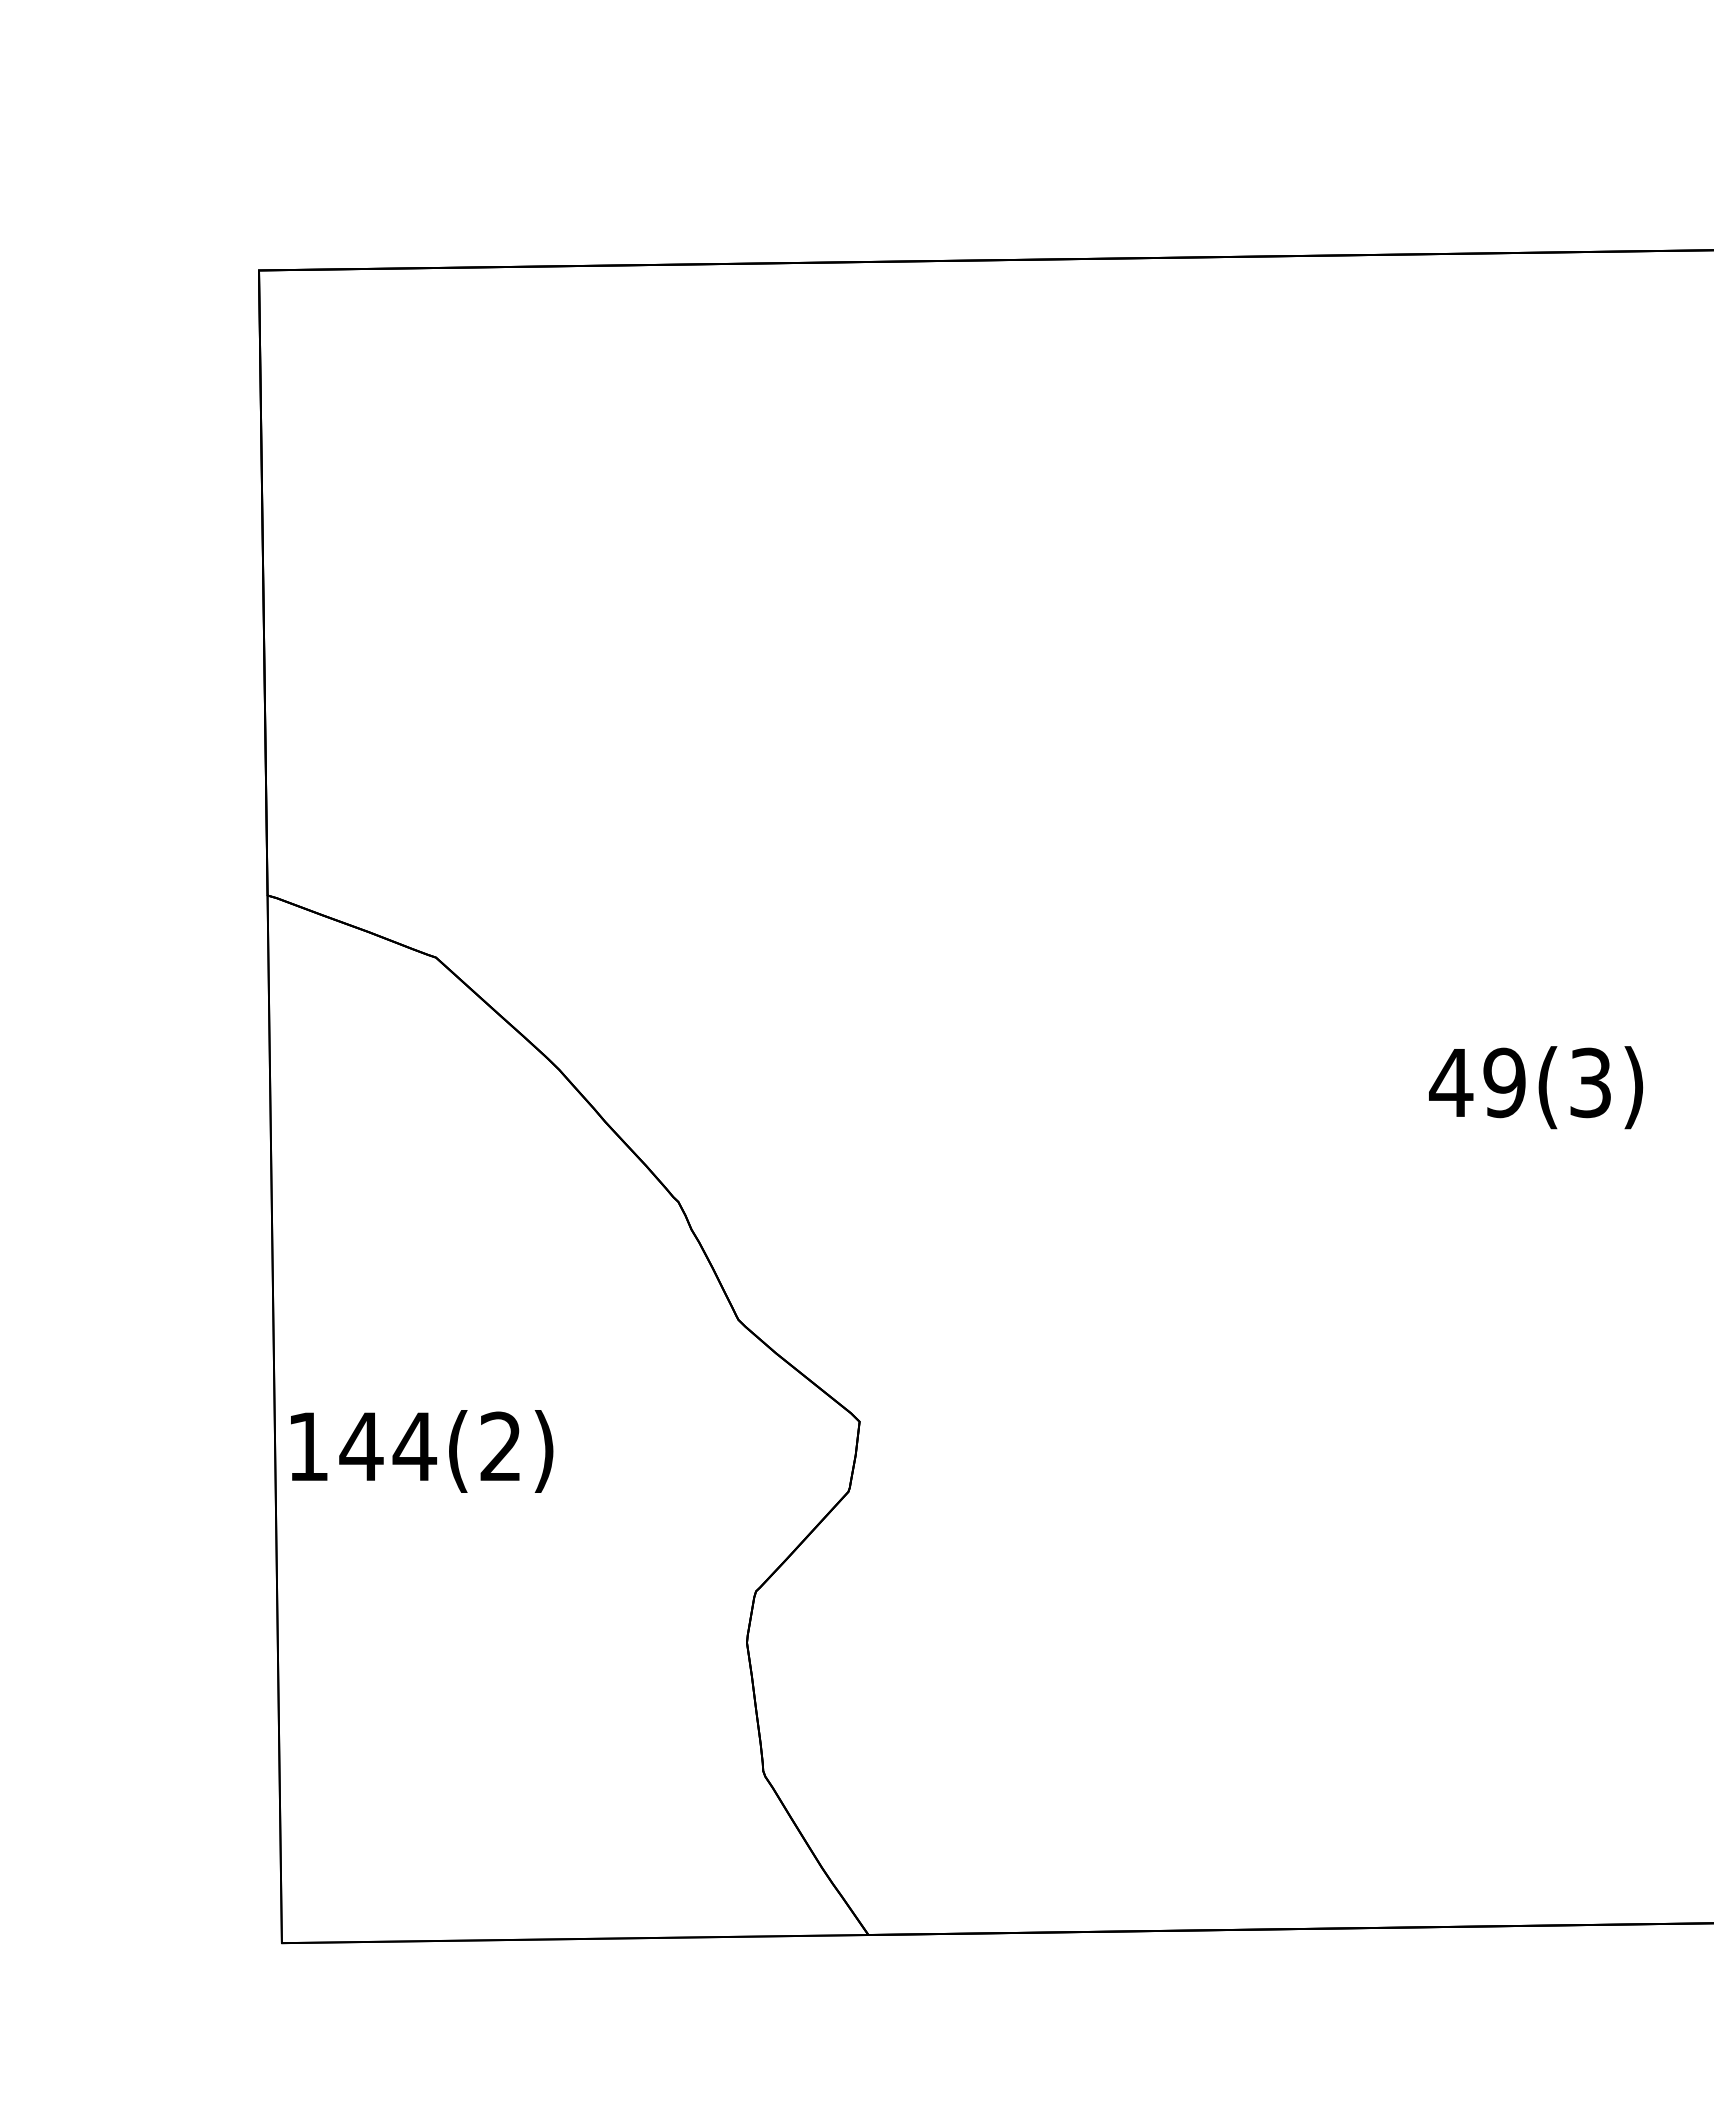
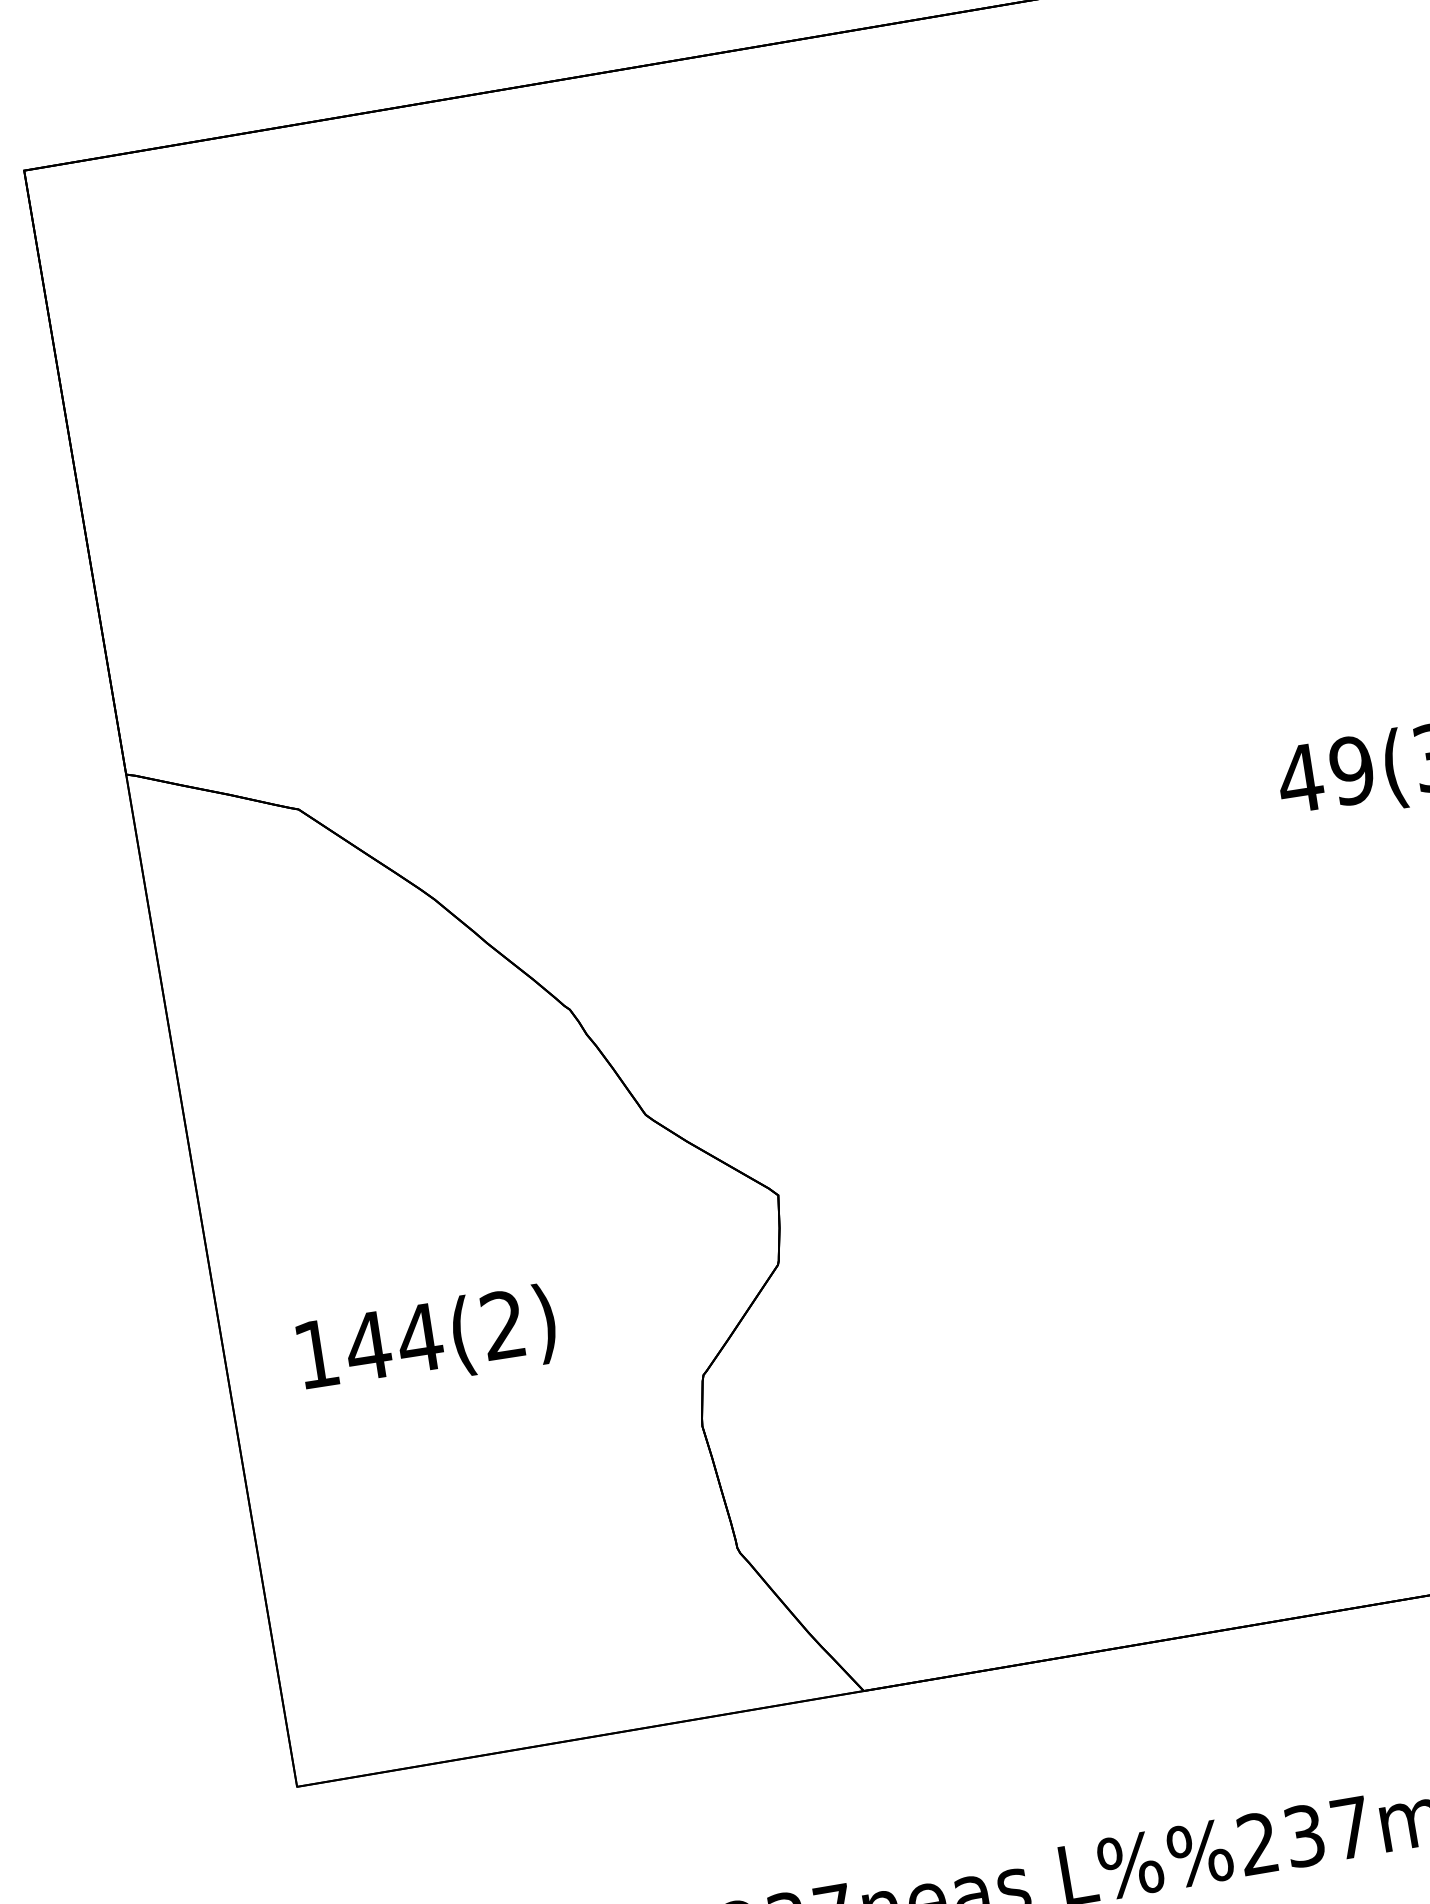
text: (422, 1451) -> (428, 1341), moved

